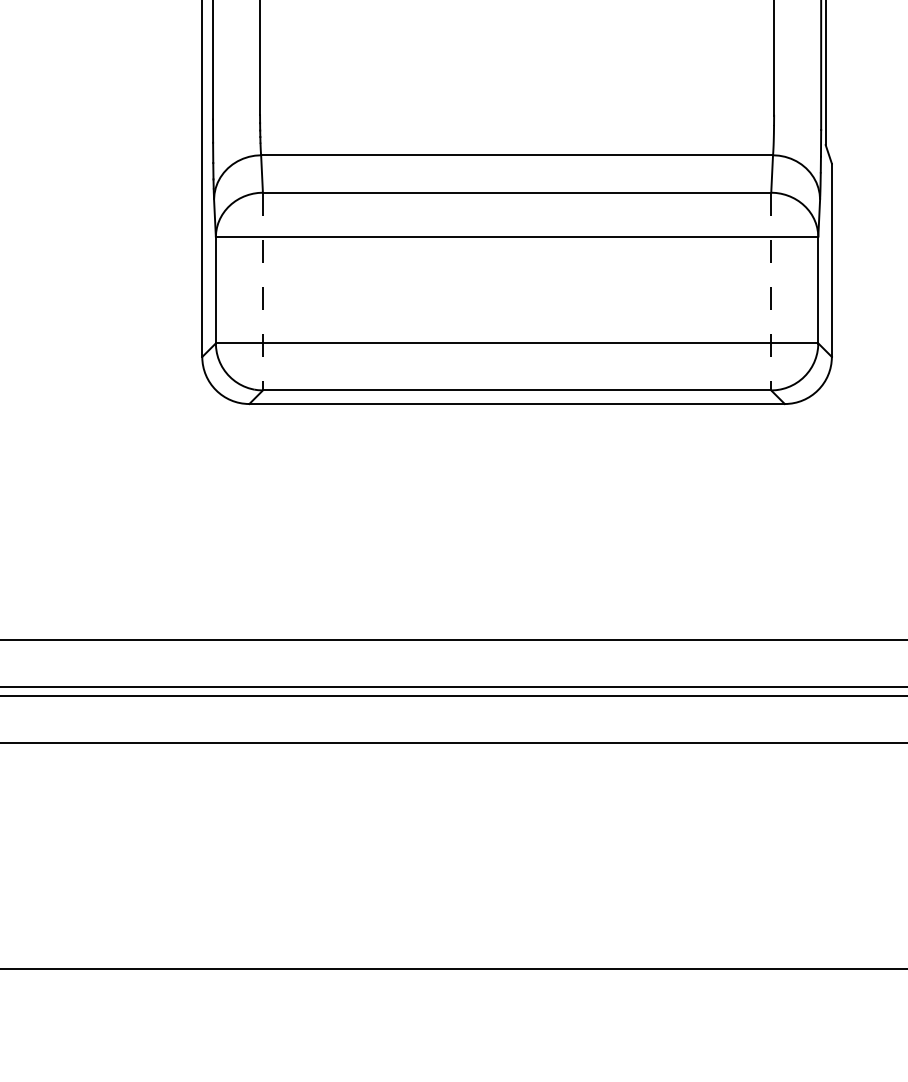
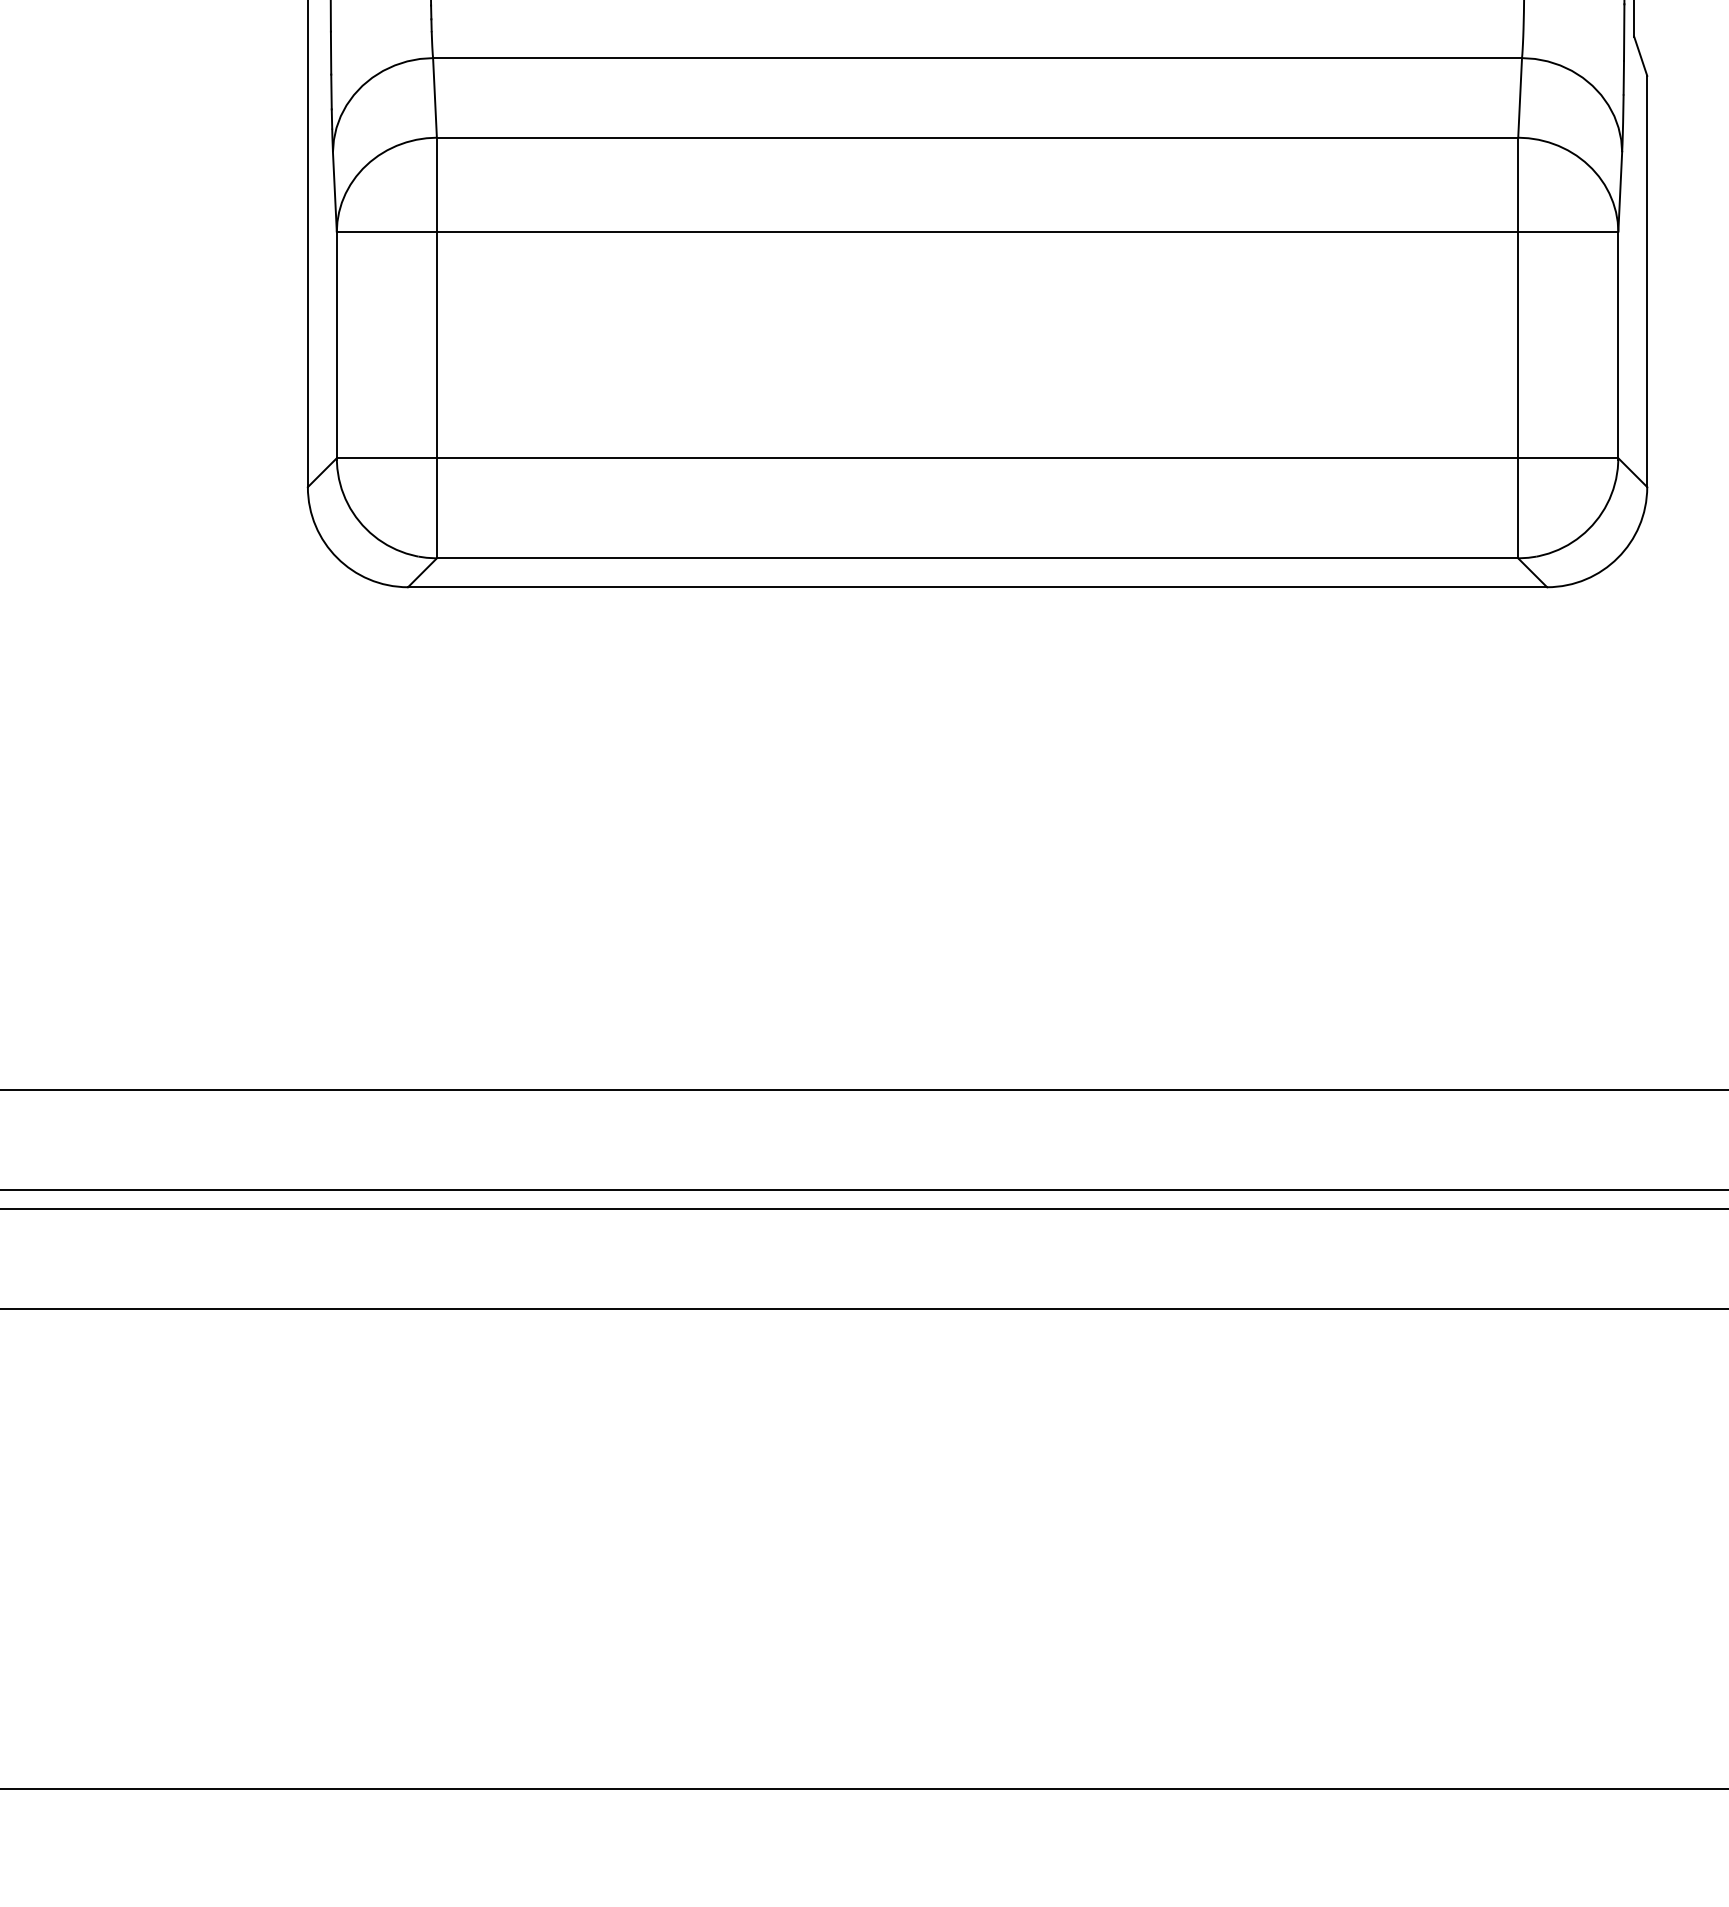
line: (262, 291) -> (435, 347), dashed -> solid
line: (771, 291) -> (1518, 347), dashed -> solid

